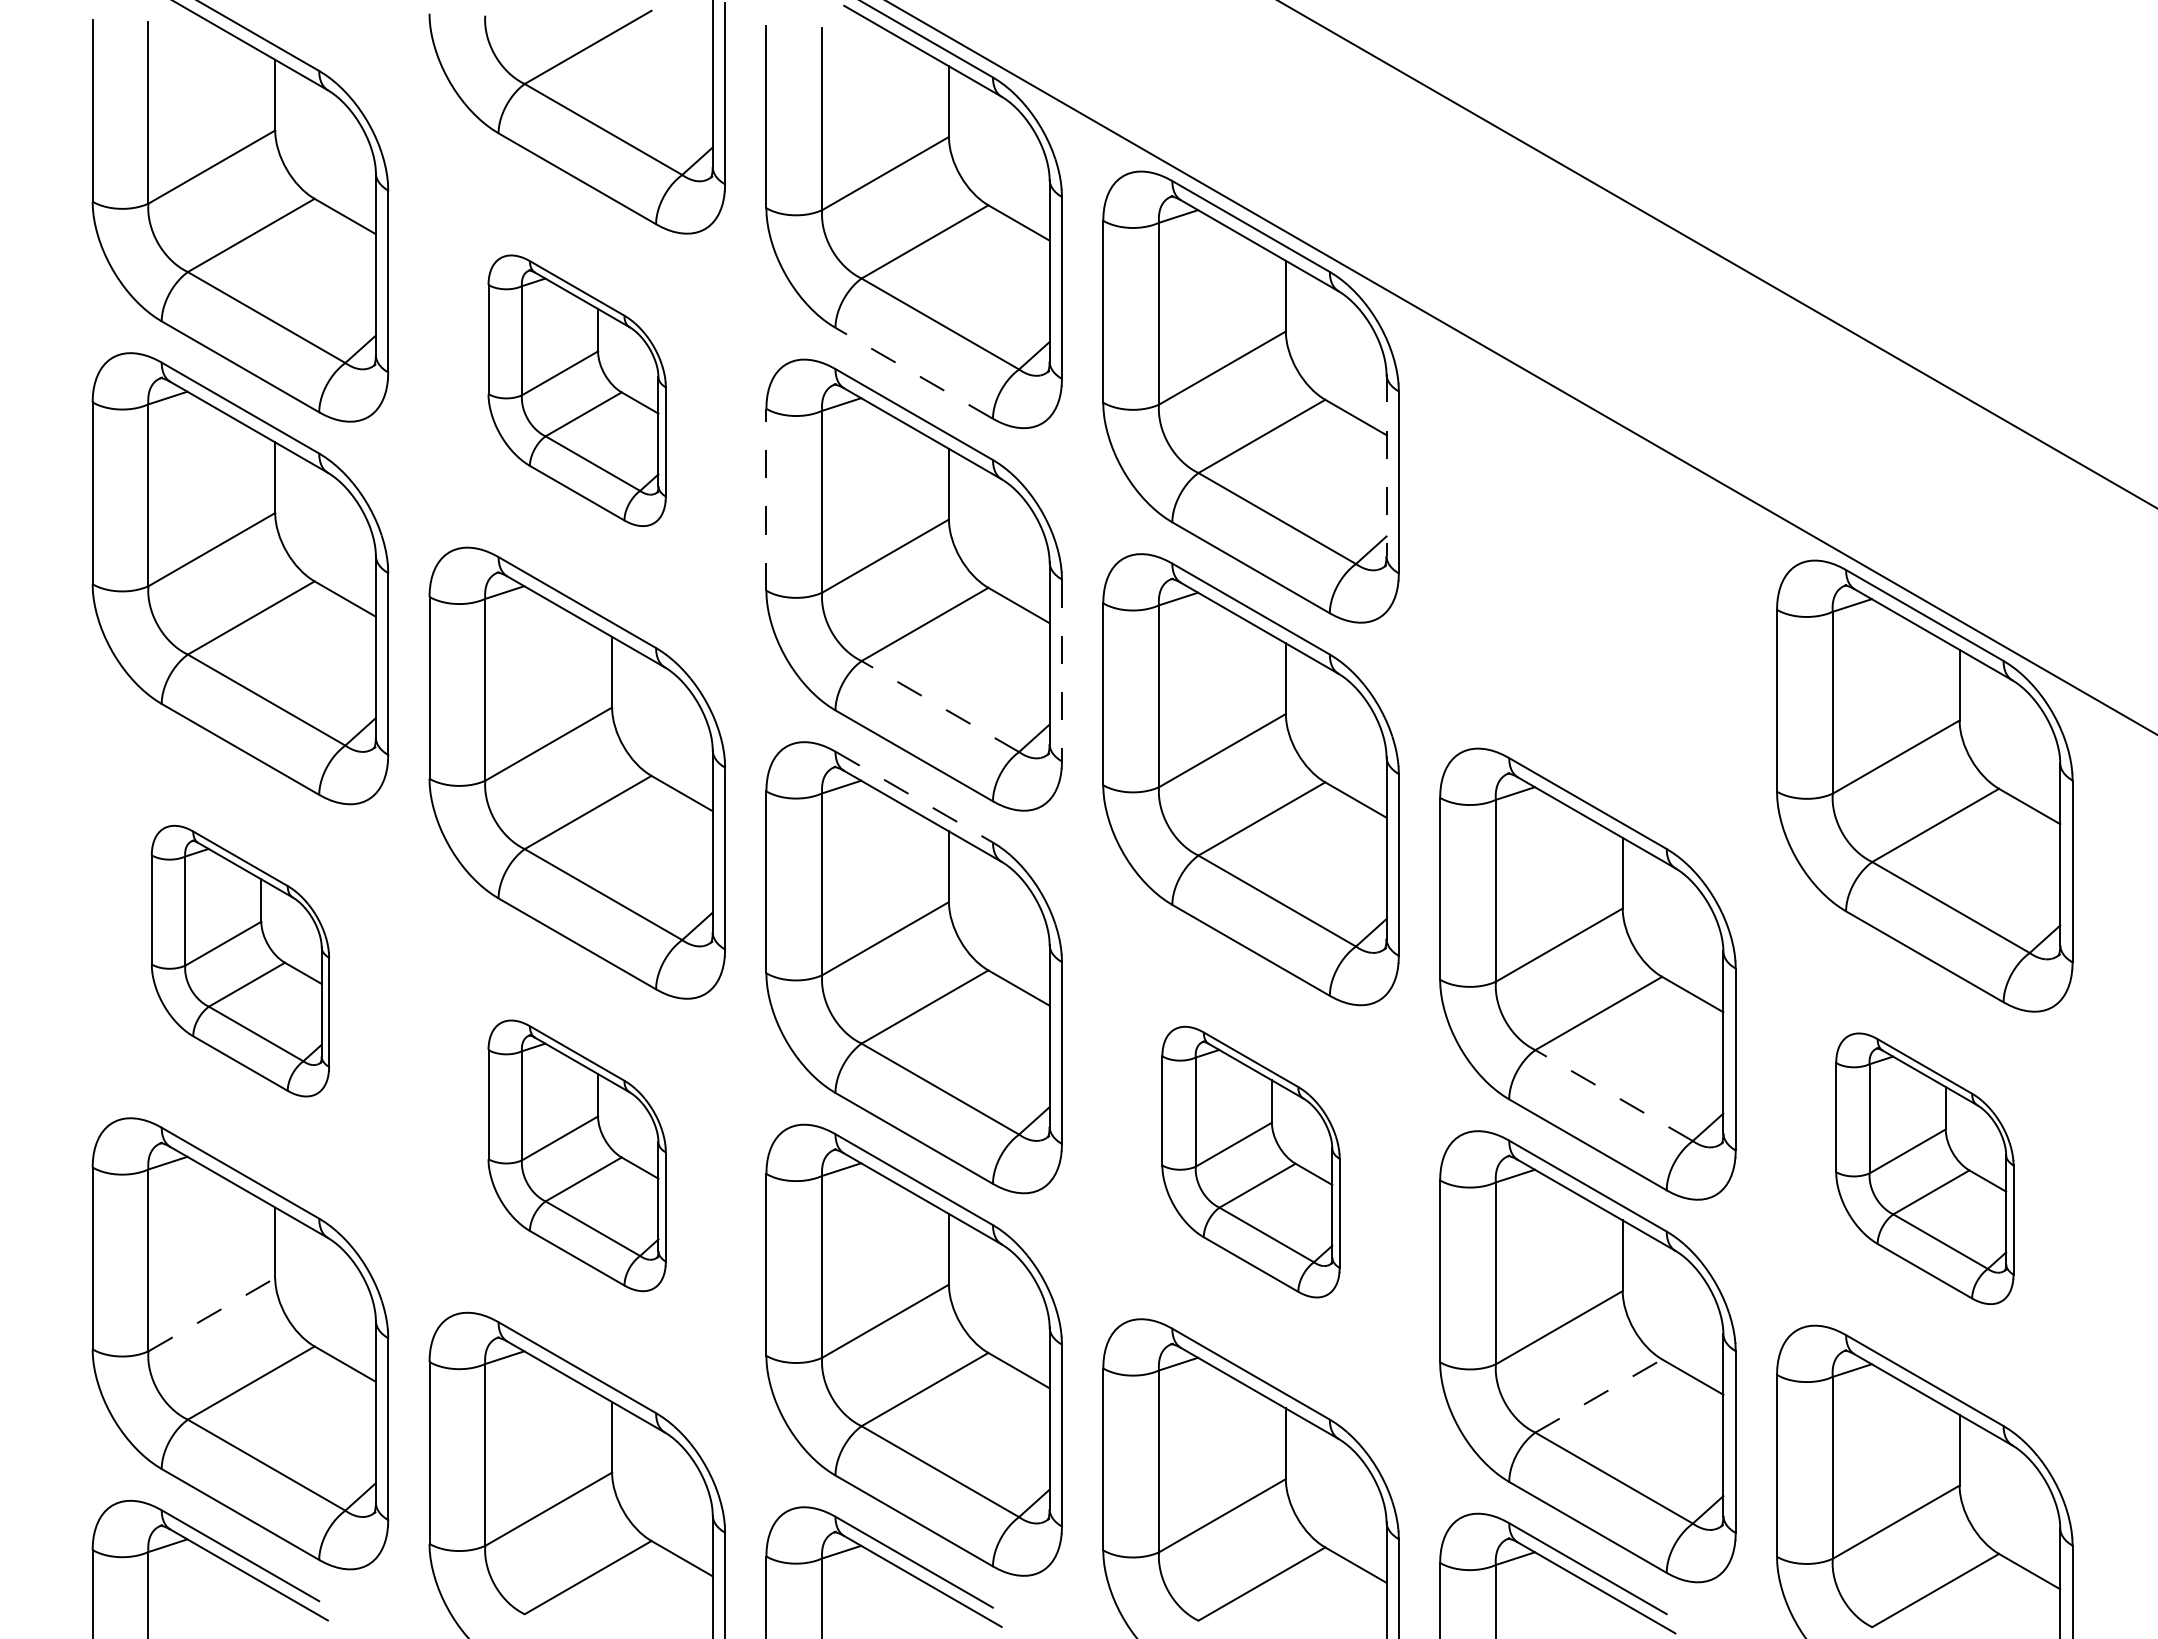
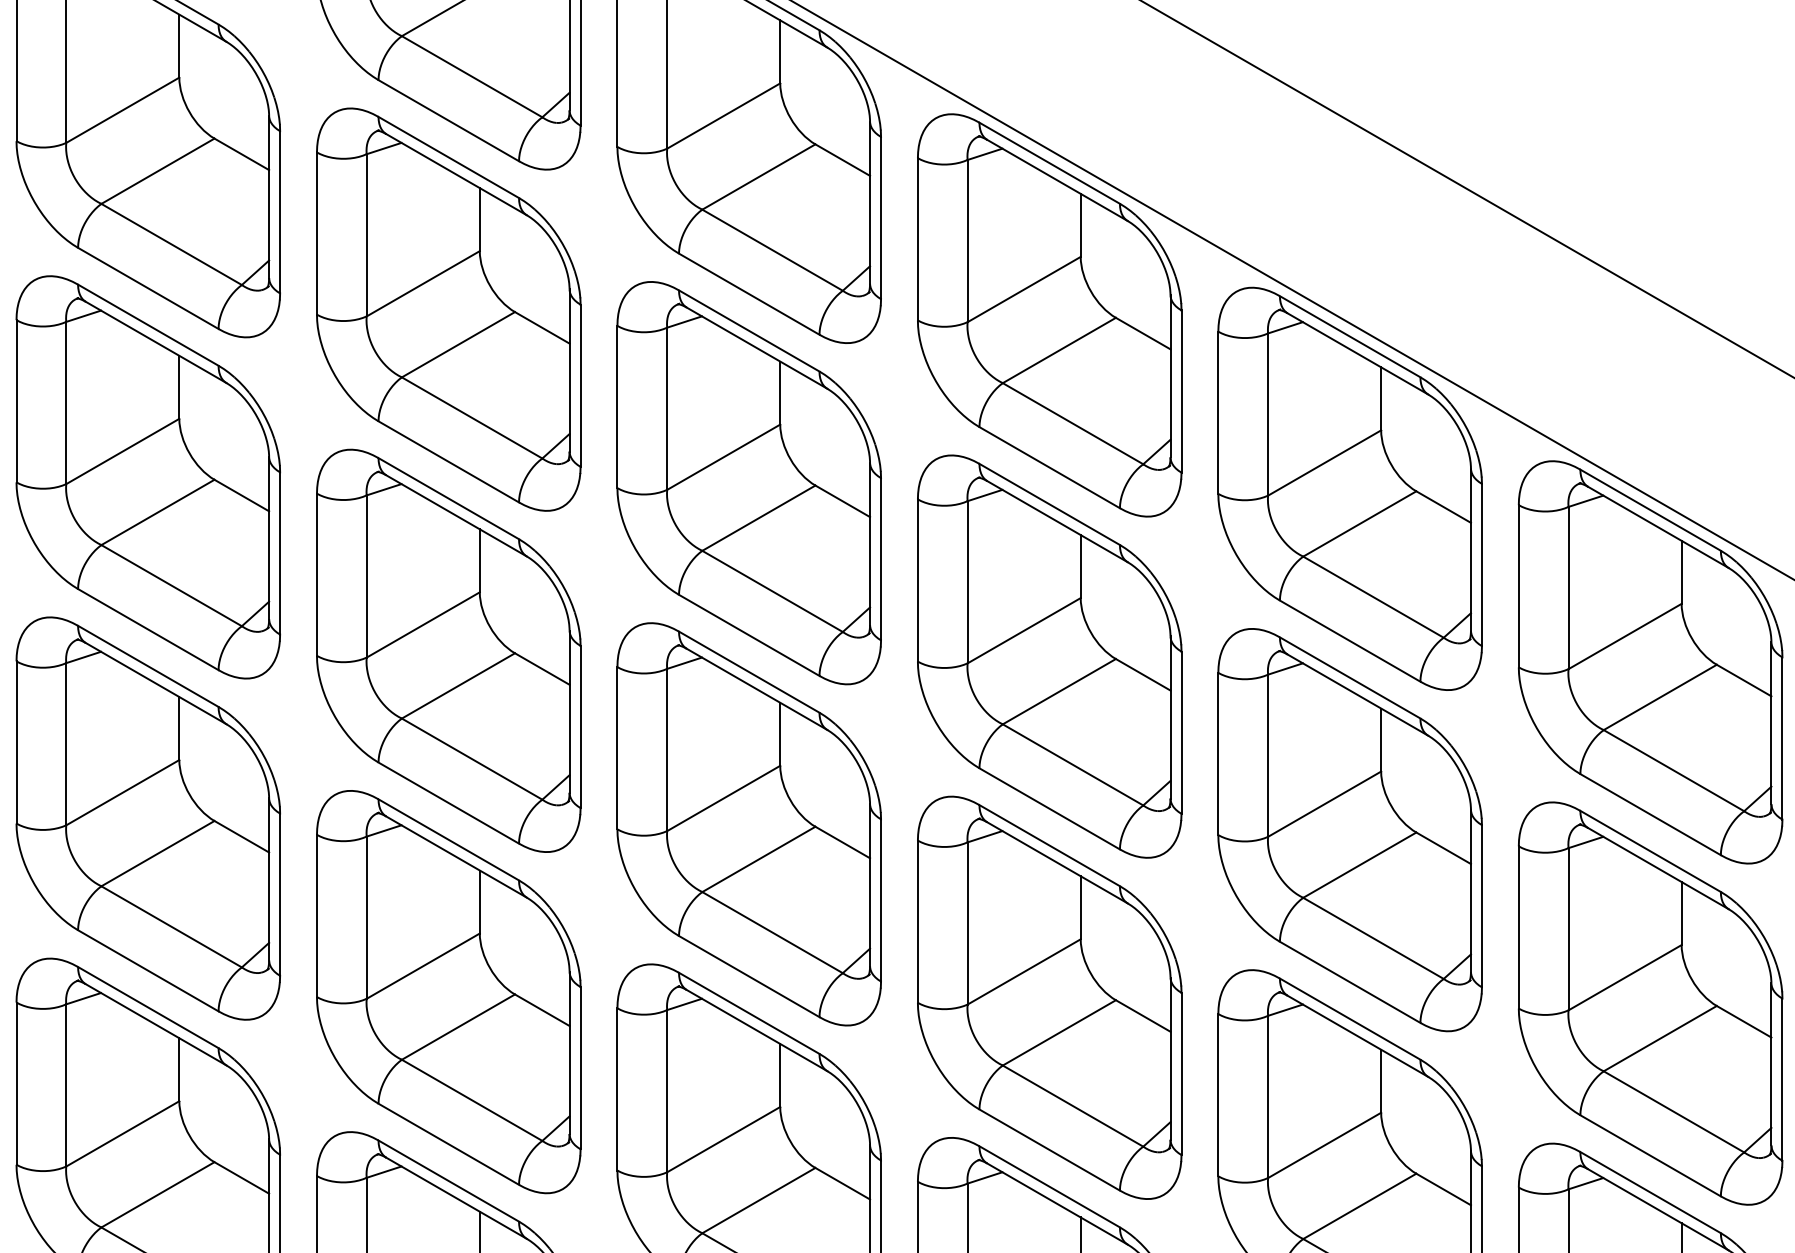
line: (914, 373) -> (749, 294), dashed -> solid
part: (576, 390) -> (448, 309), size x1.67
line: (1386, 465) -> (1170, 376), dashed -> solid
line: (766, 499) -> (617, 406), dashed -> solid
part: (1587, 591) -> (1349, 488), added
line: (1061, 670) -> (880, 559), dashed -> solid
line: (940, 706) -> (772, 591), dashed -> solid
line: (914, 797) -> (749, 672), dashed -> solid
part: (240, 960) -> (148, 817), size x1.67
line: (1614, 1095) -> (1373, 938), dashed -> solid
part: (576, 1155) -> (448, 991), size x1.67
part: (1250, 1161) -> (1049, 997), size x1.67
part: (1924, 1168) -> (1650, 1003), size x1.67
line: (212, 1314) -> (123, 1133), dashed -> solid
line: (1599, 1395) -> (1360, 1205), dashed -> solid

